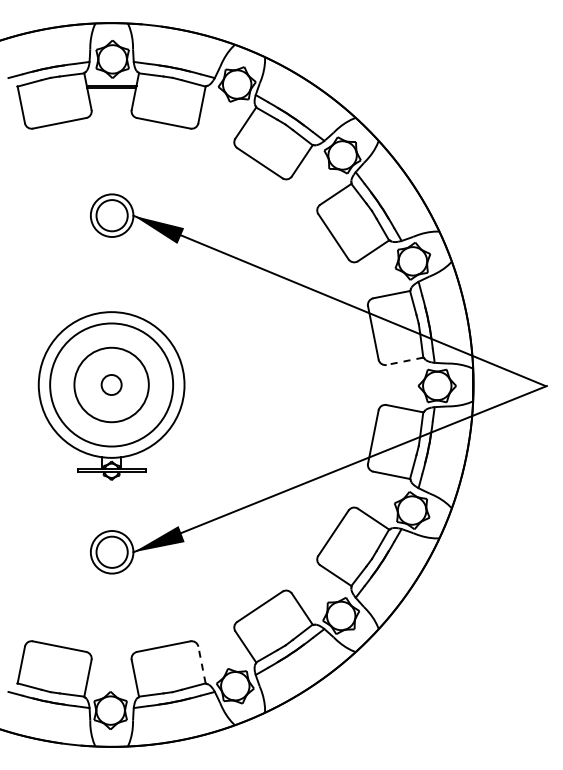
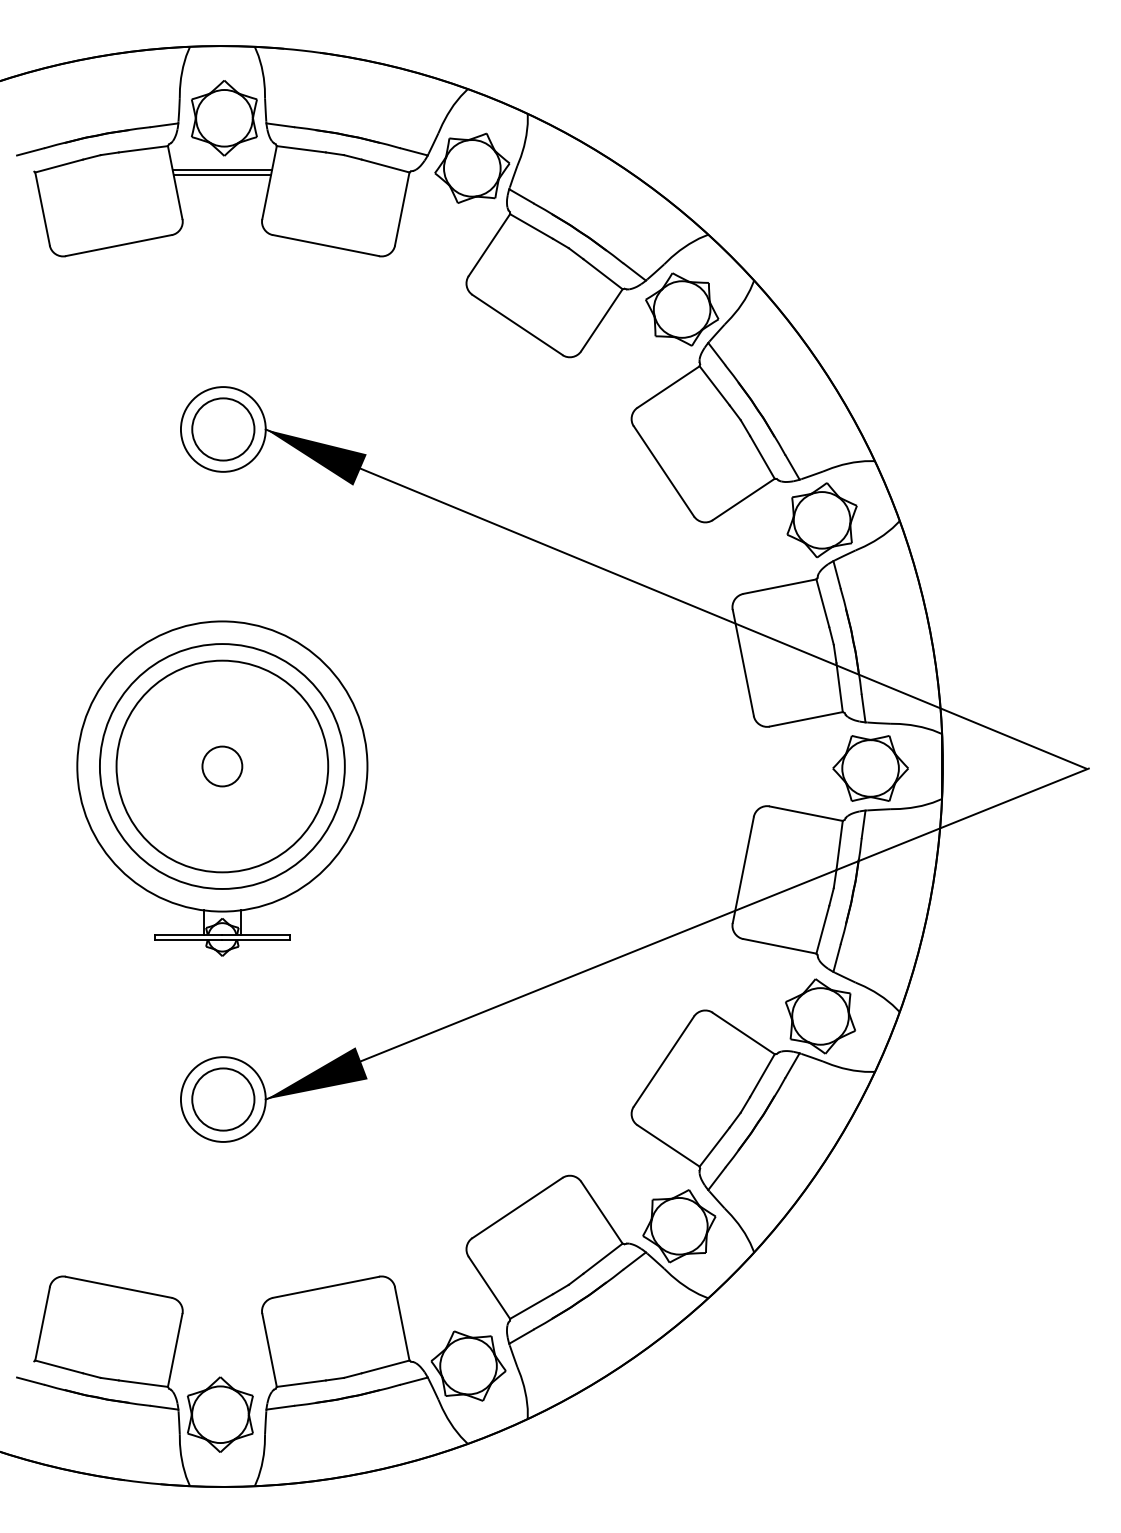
line: (404, 361) -> (805, 719), dashed -> solid
circle: (111, 384) -> (222, 765), size x1.43
line: (202, 665) -> (403, 1324), dashed -> solid

